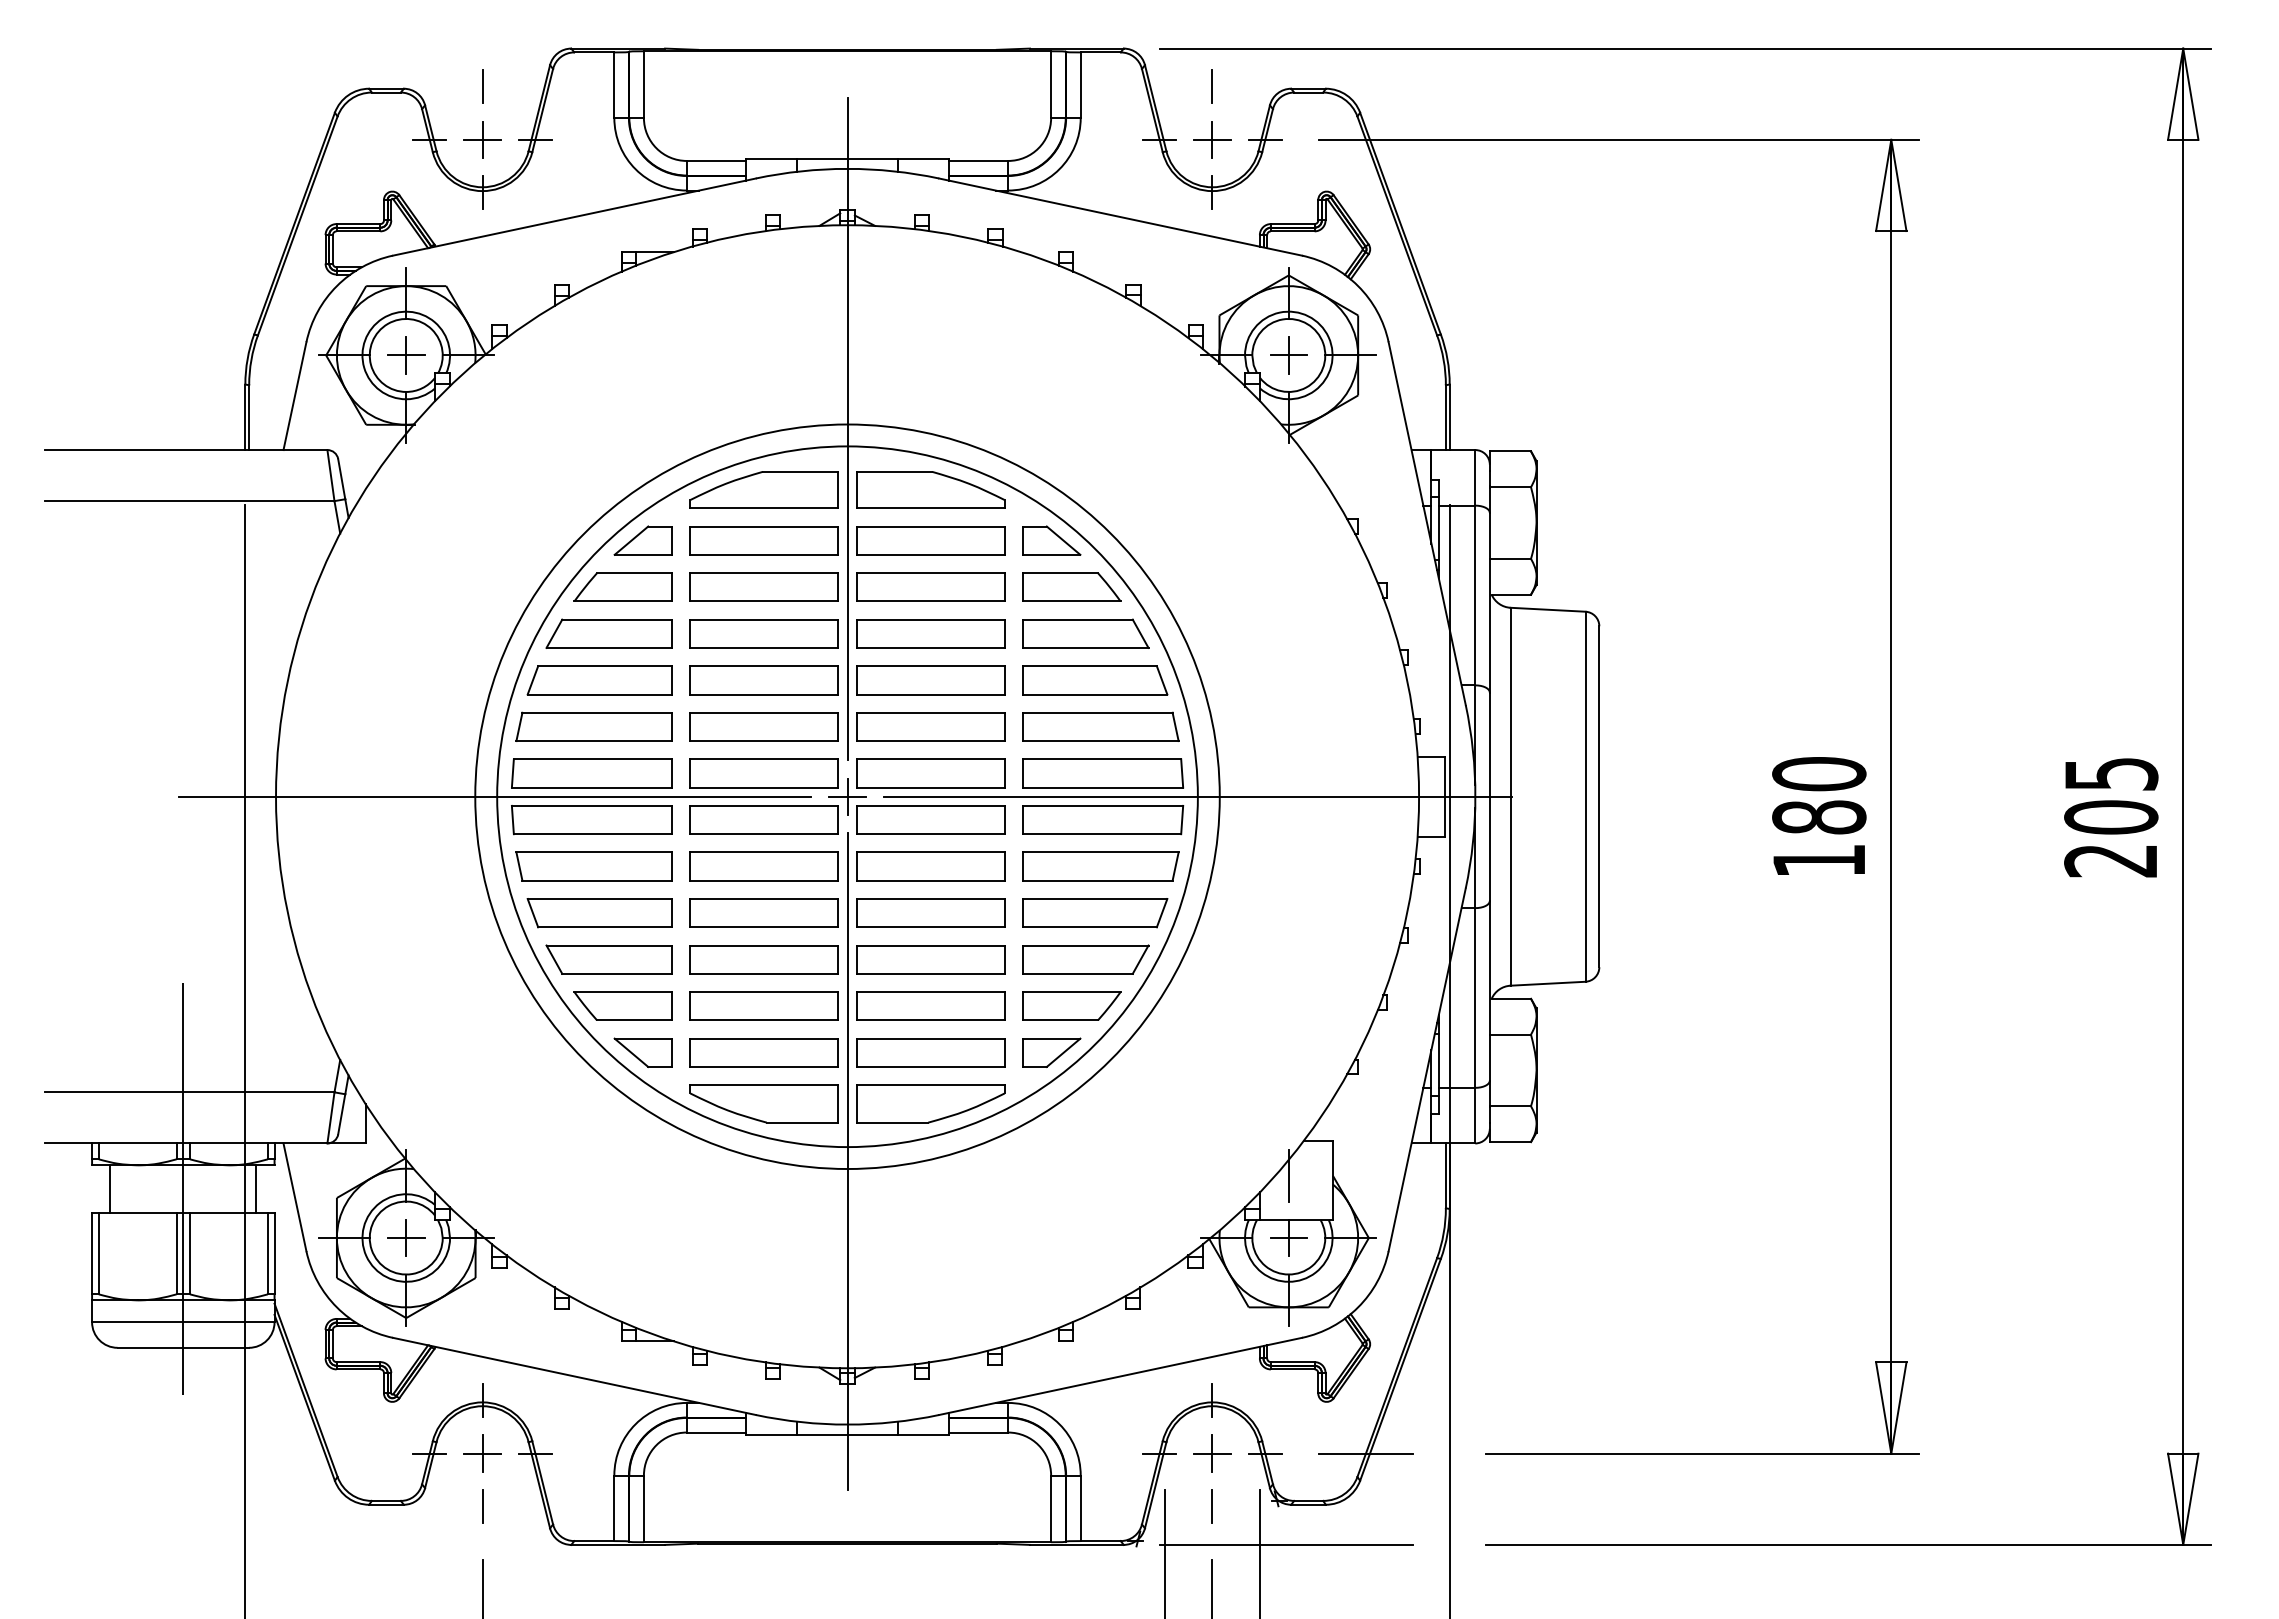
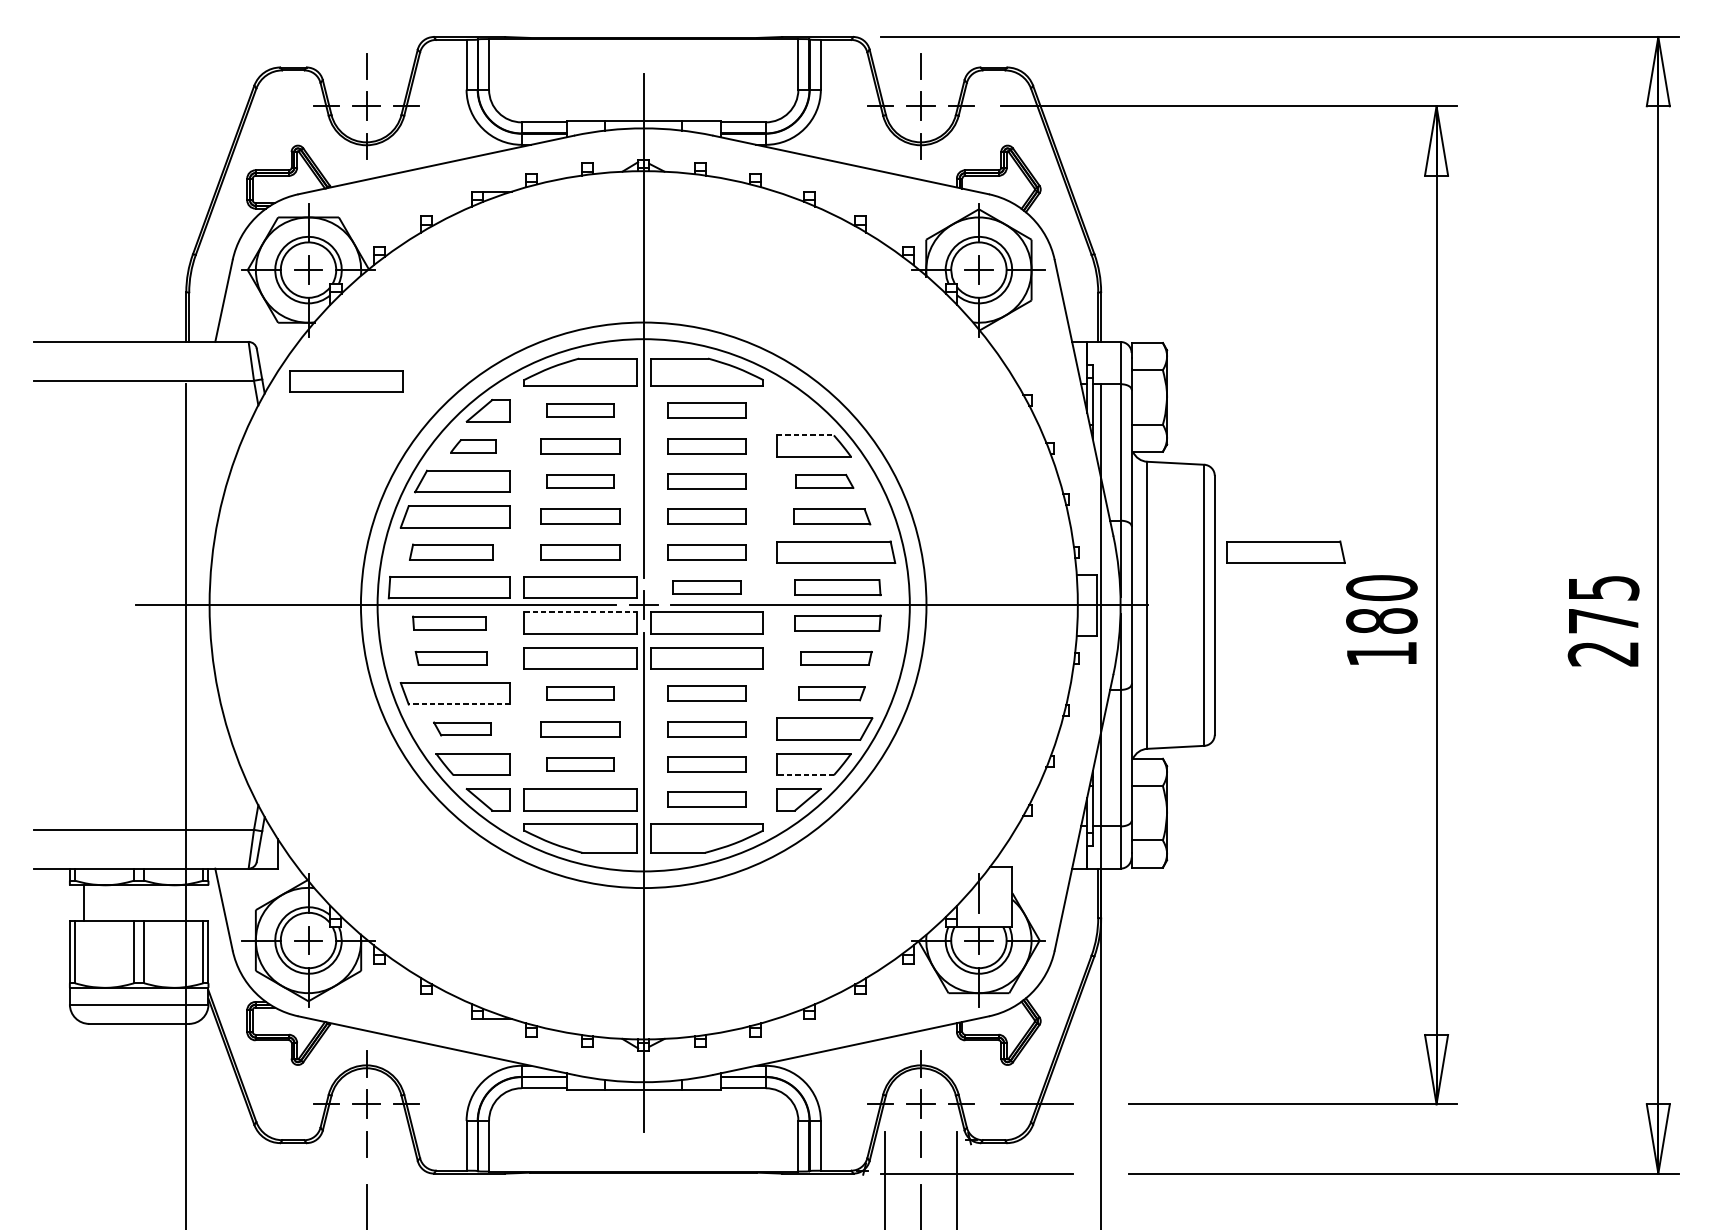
part: (455, 501) -> (345, 381), added
part: (763, 540) -> (579, 410), size x0.6
part: (930, 540) -> (706, 410), size x0.7
part: (1051, 540) -> (798, 410), removed
line: (1060, 573) -> (805, 435), solid -> dashed
part: (622, 586) -> (472, 445), size x0.6
part: (763, 586) -> (579, 445), size x0.7
part: (930, 586) -> (706, 445), size x0.7
part: (763, 633) -> (579, 481), size x0.6
part: (930, 633) -> (706, 481), size x0.7
part: (1085, 633) -> (824, 481), size x0.6
part: (763, 680) -> (579, 517), size x0.7
part: (930, 680) -> (706, 517), size x0.7
part: (1095, 680) -> (832, 517), size x0.7
part: (593, 726) -> (450, 551), size x0.7
part: (763, 726) -> (579, 551), size x0.7
part: (930, 726) -> (706, 551), size x0.7
part: (1692, 726) -> (1285, 551), added
part: (930, 773) -> (706, 587), size x0.6
part: (1103, 773) -> (838, 587), size x0.7
line: (764, 805) -> (580, 611), solid -> dashed
text: (2111, 817) -> (1603, 621), 205 -> 275
part: (591, 820) -> (449, 623), size x0.6
part: (1103, 820) -> (838, 623), size x0.7
part: (593, 866) -> (450, 658), size x0.6
part: (1100, 866) -> (835, 658), size x0.6
part: (763, 912) -> (579, 693), size x0.6
part: (930, 912) -> (706, 693), size x0.7
part: (1095, 913) -> (832, 693), size x0.6
line: (605, 927) -> (459, 704), solid -> dashed
part: (608, 959) -> (462, 728), size x0.6
part: (763, 959) -> (579, 728), size x0.7
part: (930, 959) -> (706, 728), size x0.7
part: (763, 1005) -> (579, 763), size x0.6
part: (930, 1005) -> (706, 763), size x0.7
line: (1059, 1020) -> (804, 775), solid -> dashed
part: (930, 1052) -> (706, 799), size x0.7
line: (183, 1188) -> (139, 902), removed
line: (256, 1188) -> (194, 902), removed

